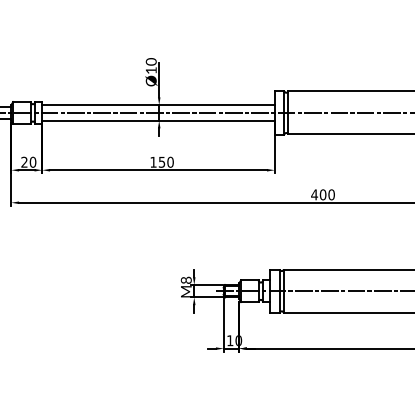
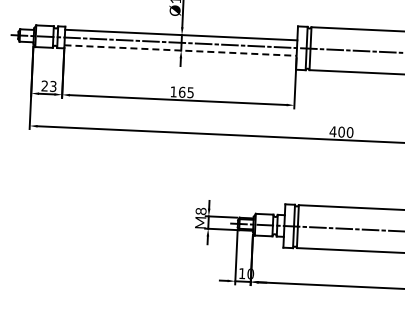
line: (159, 120) -> (181, 50), solid -> dashed
text: (32, 161) -> (52, 85), 20 -> 23
text: (165, 161) -> (185, 91), 150 -> 165

